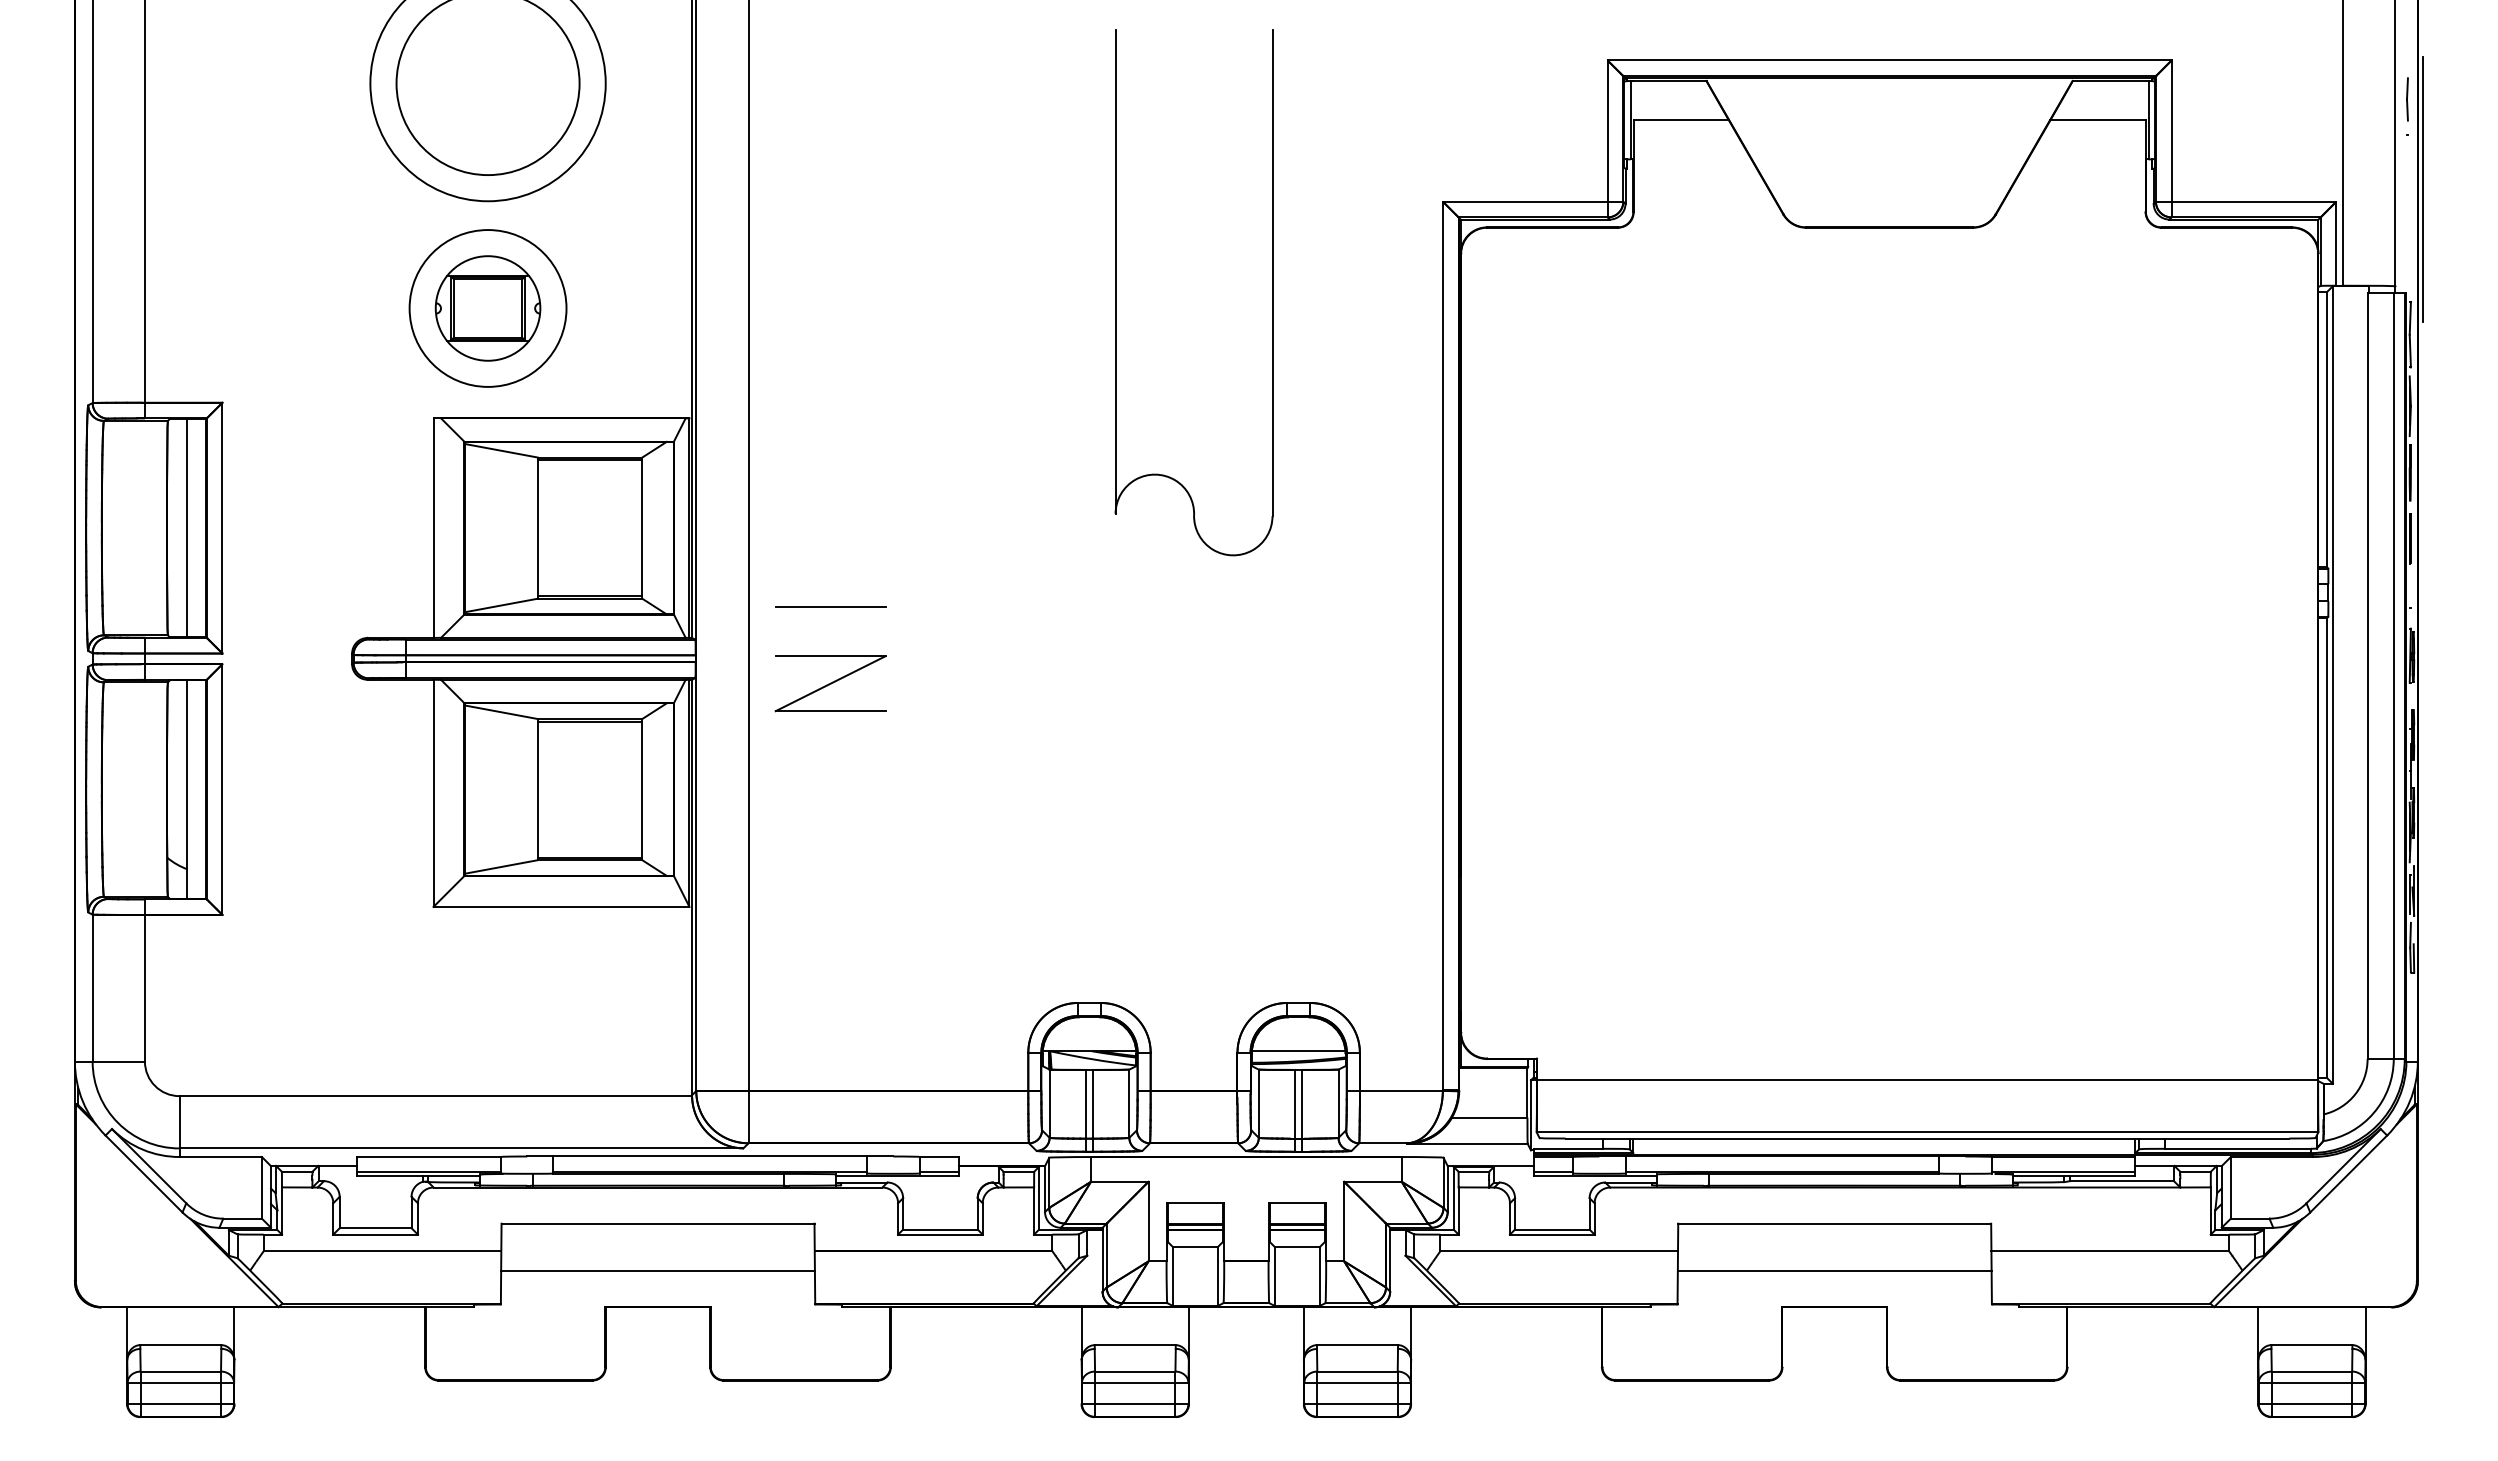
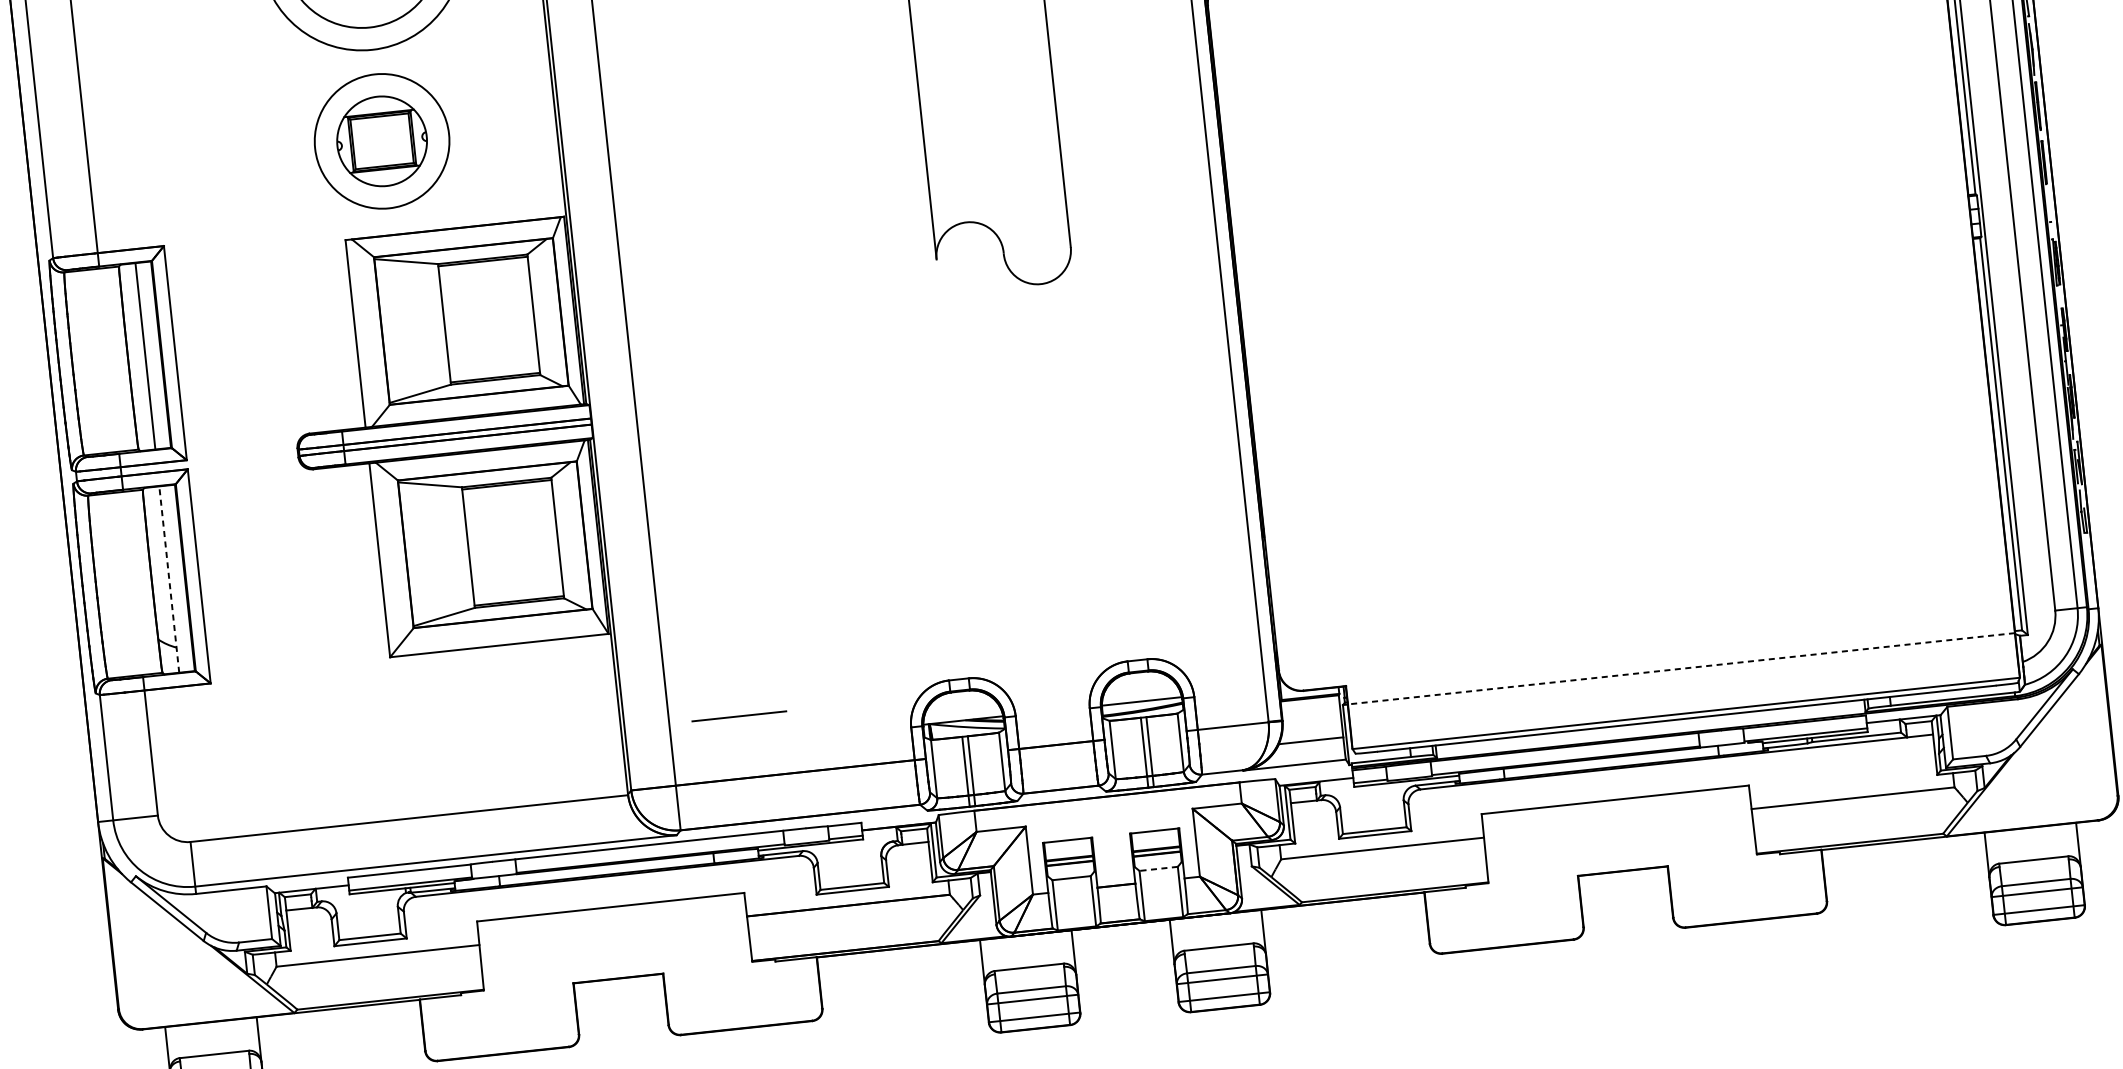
line: (830, 606) -> (739, 716), moved
part: (830, 683) -> (708, 430), removed
line: (187, 789) -> (169, 579), solid -> dashed
line: (1927, 1080) -> (1681, 669), solid -> dashed
line: (1296, 1247) -> (1157, 869), solid -> dashed
line: (657, 1270) -> (614, 947), removed
line: (1834, 1270) -> (1619, 839), removed

